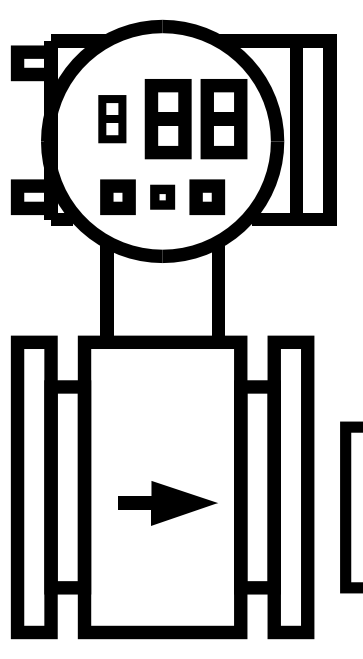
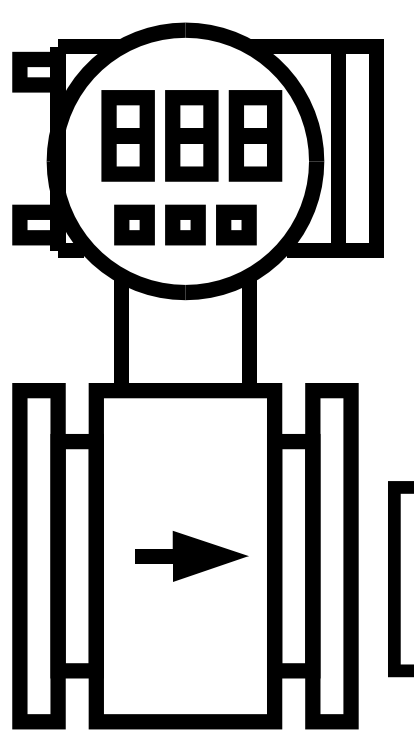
part: (111, 118) -> (127, 135), size x1.67
part: (162, 196) -> (185, 224), size x1.43
part: (167, 503) -> (191, 556), moved

